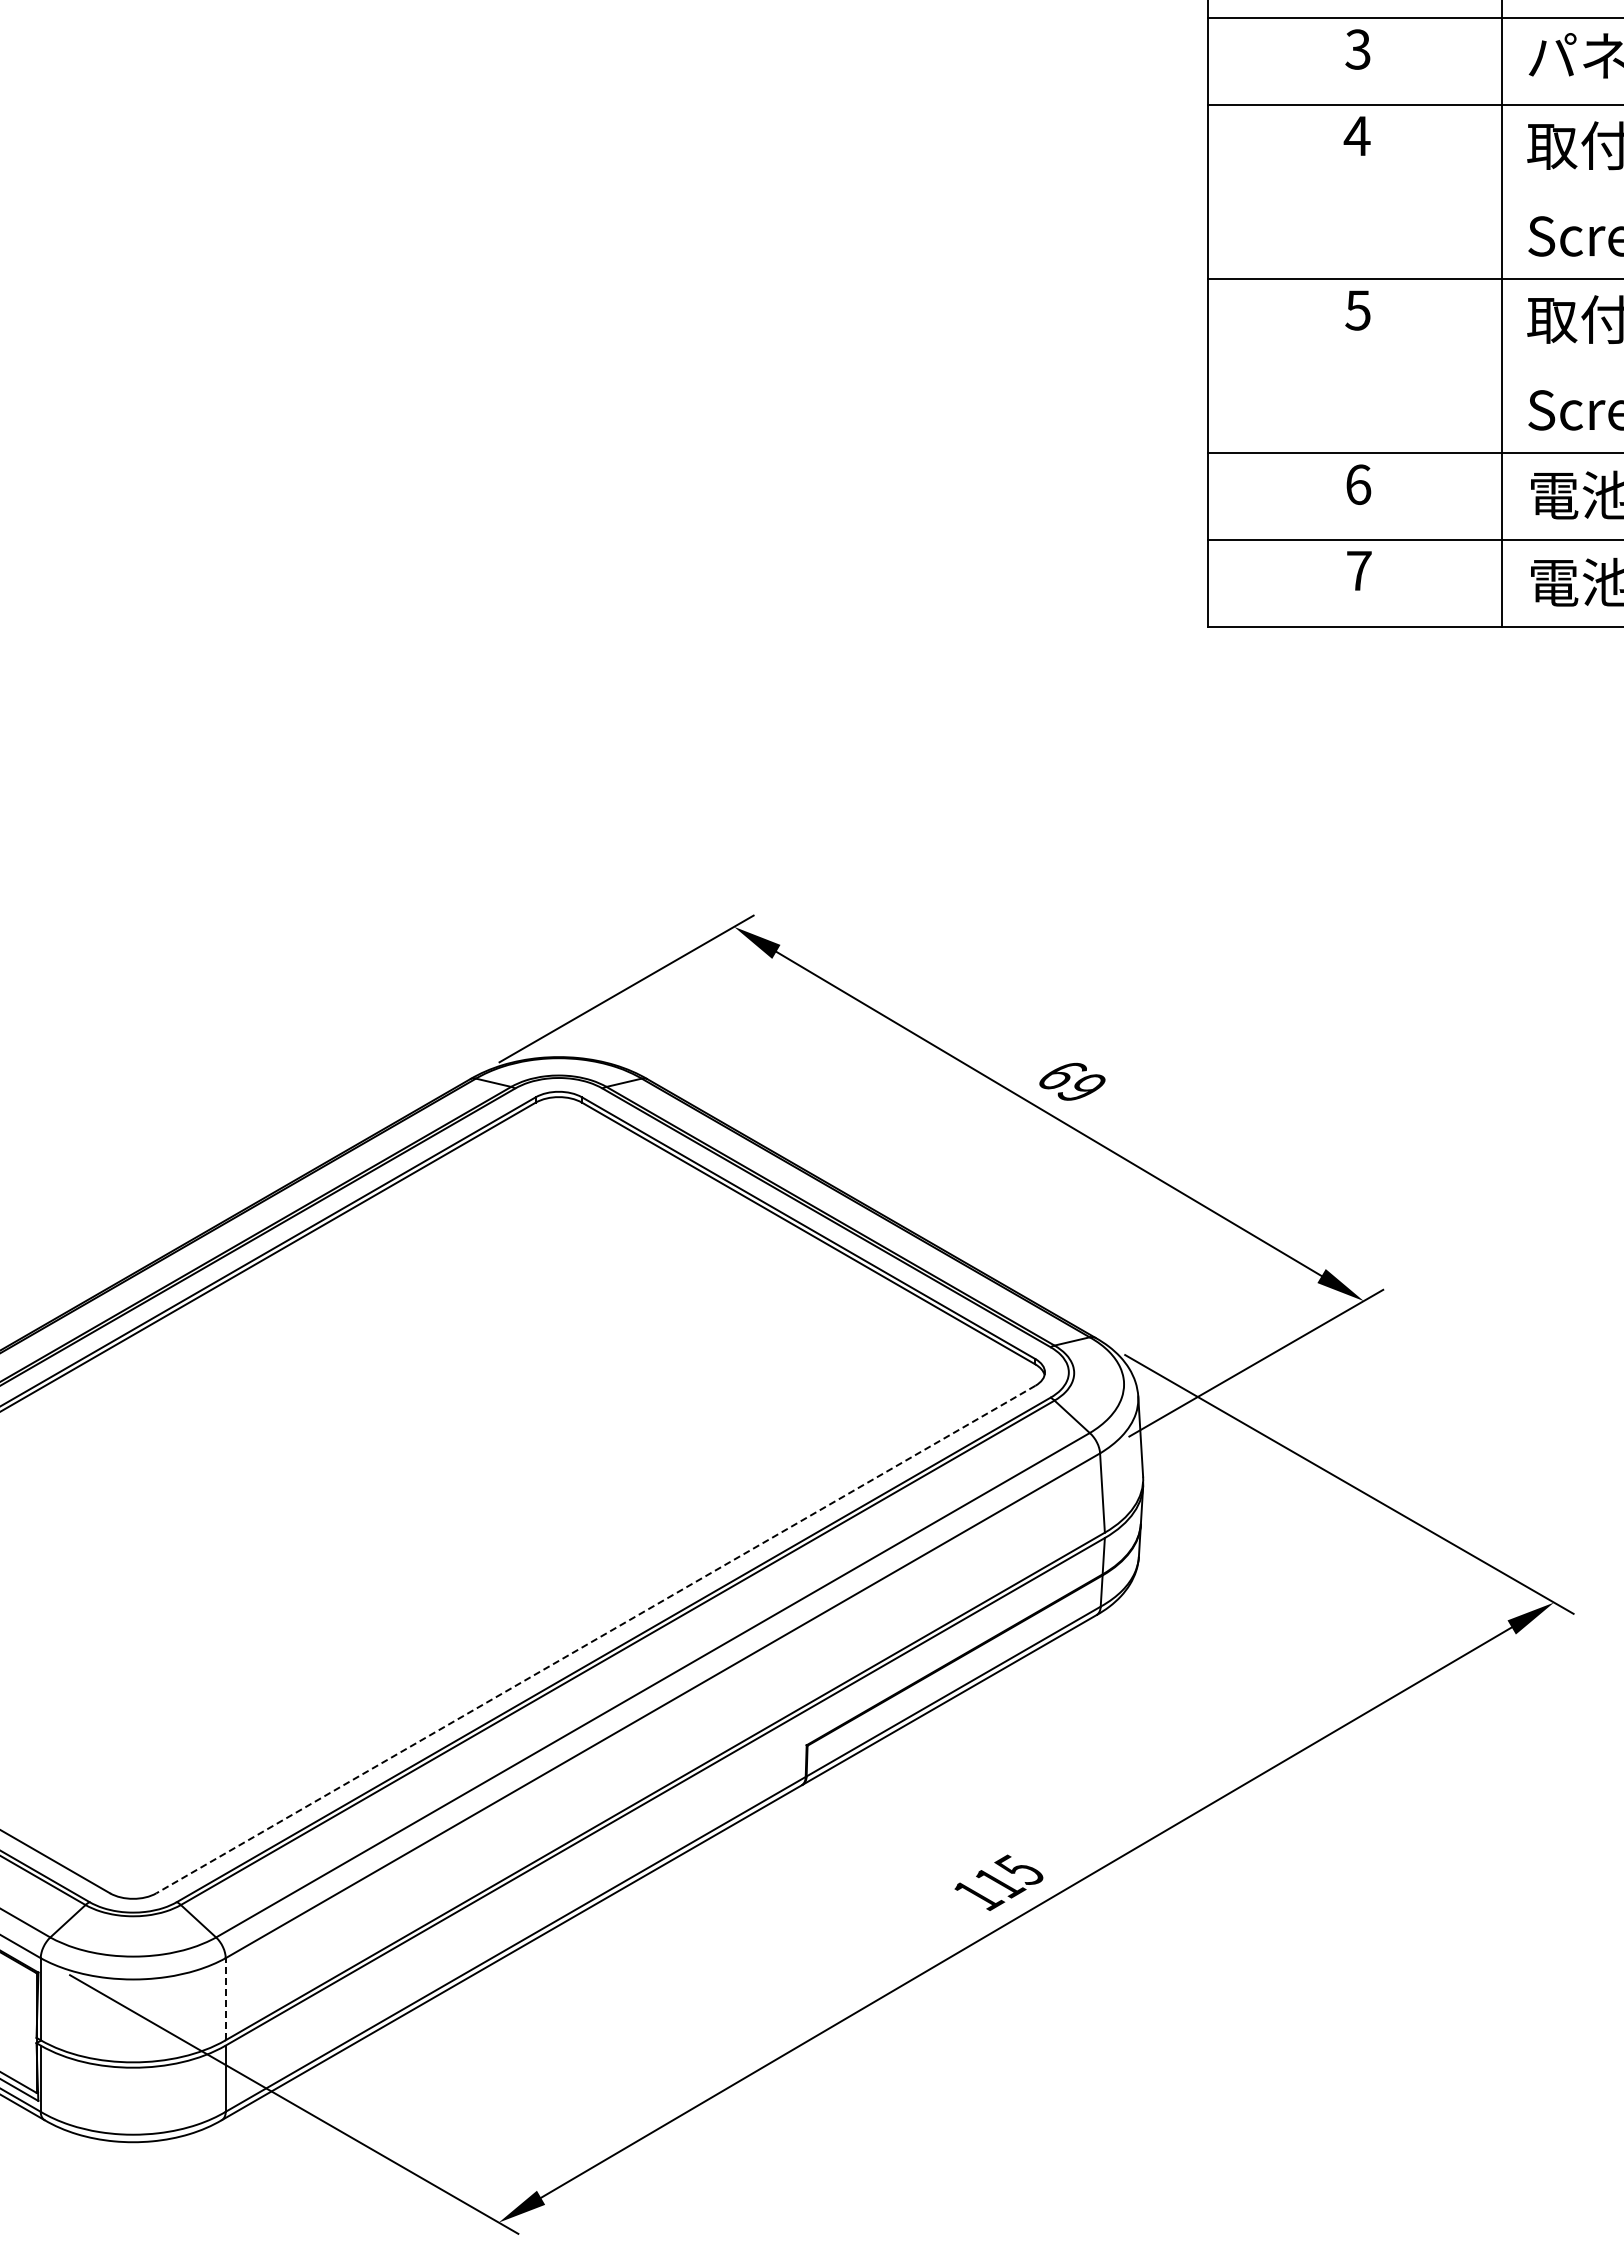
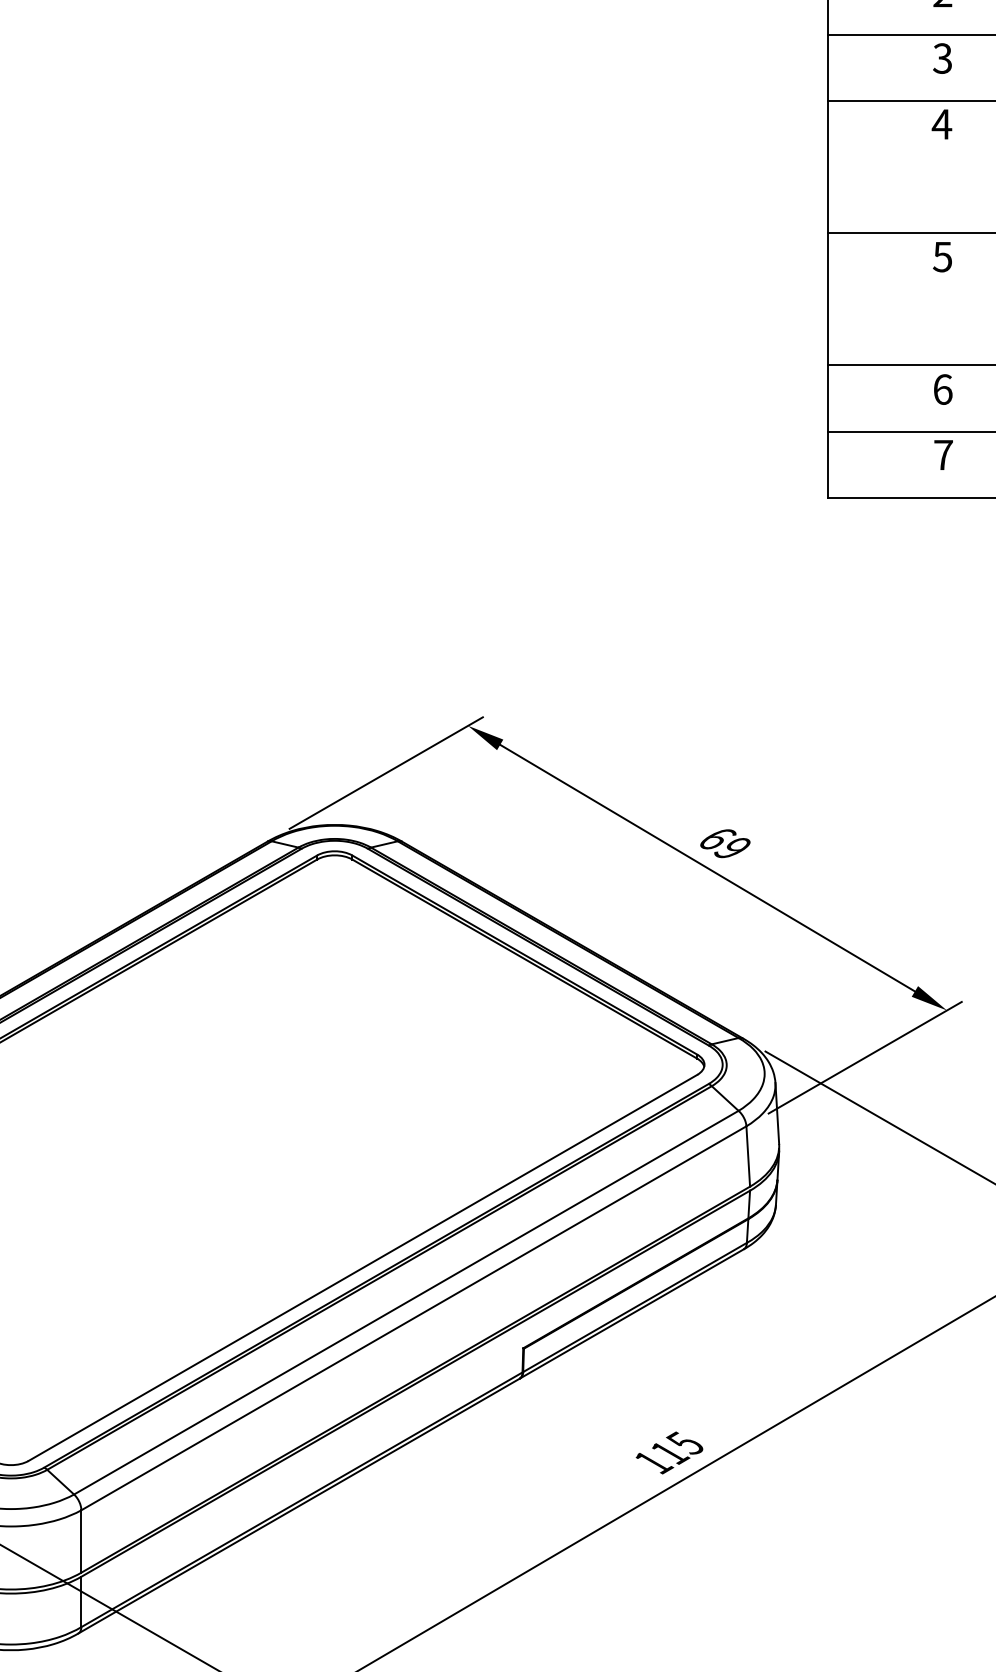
line: (595, 1639) -> (362, 1267), dashed -> solid
line: (225, 1998) -> (81, 1540), dashed -> solid

